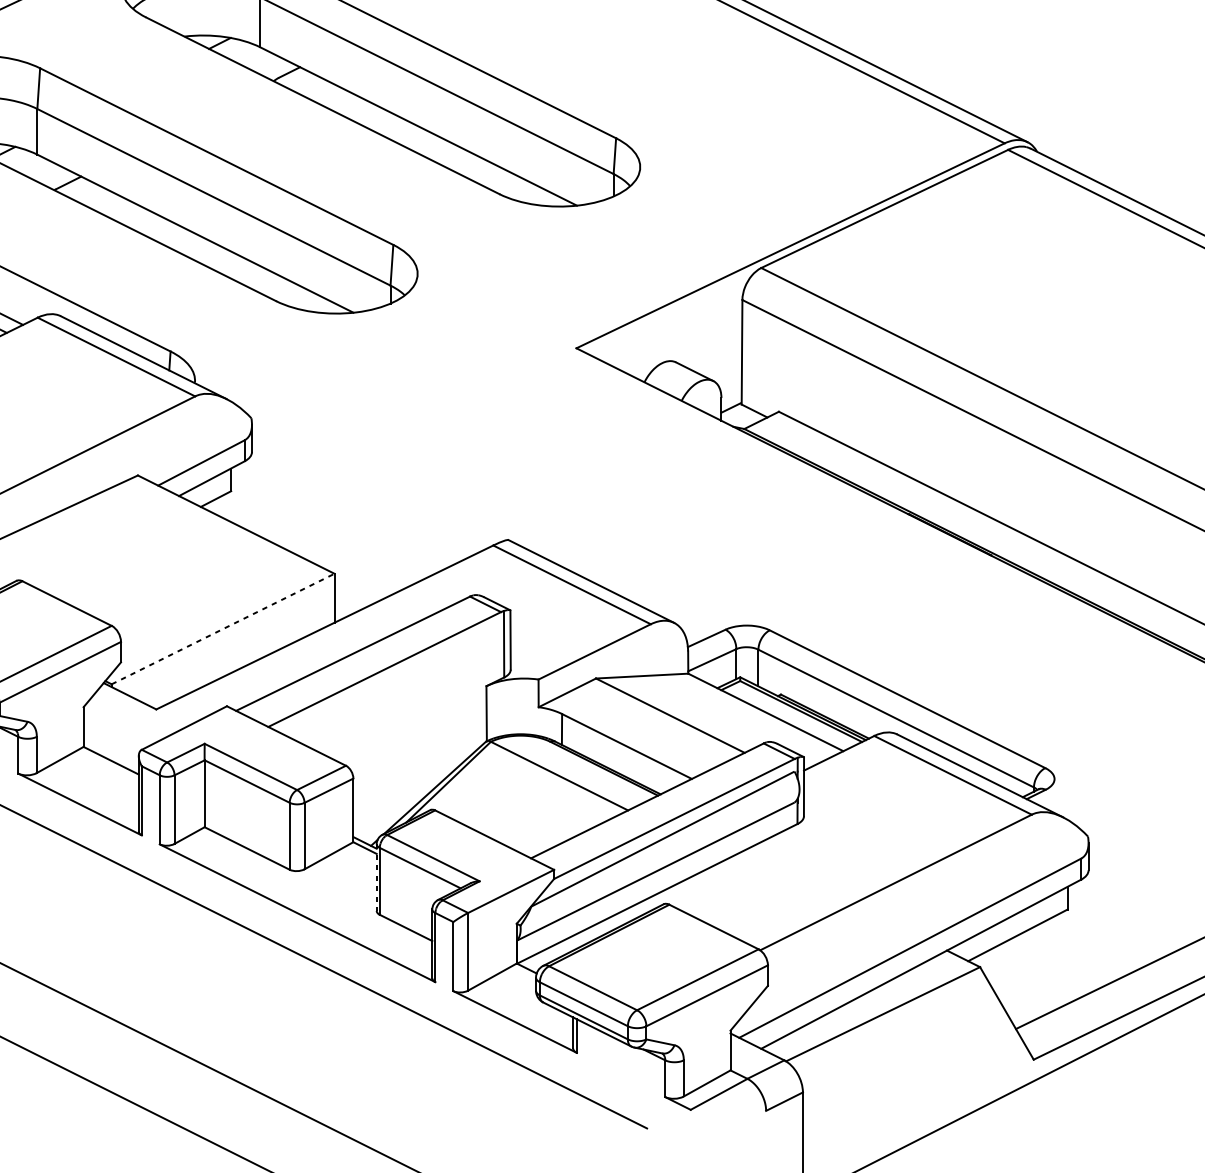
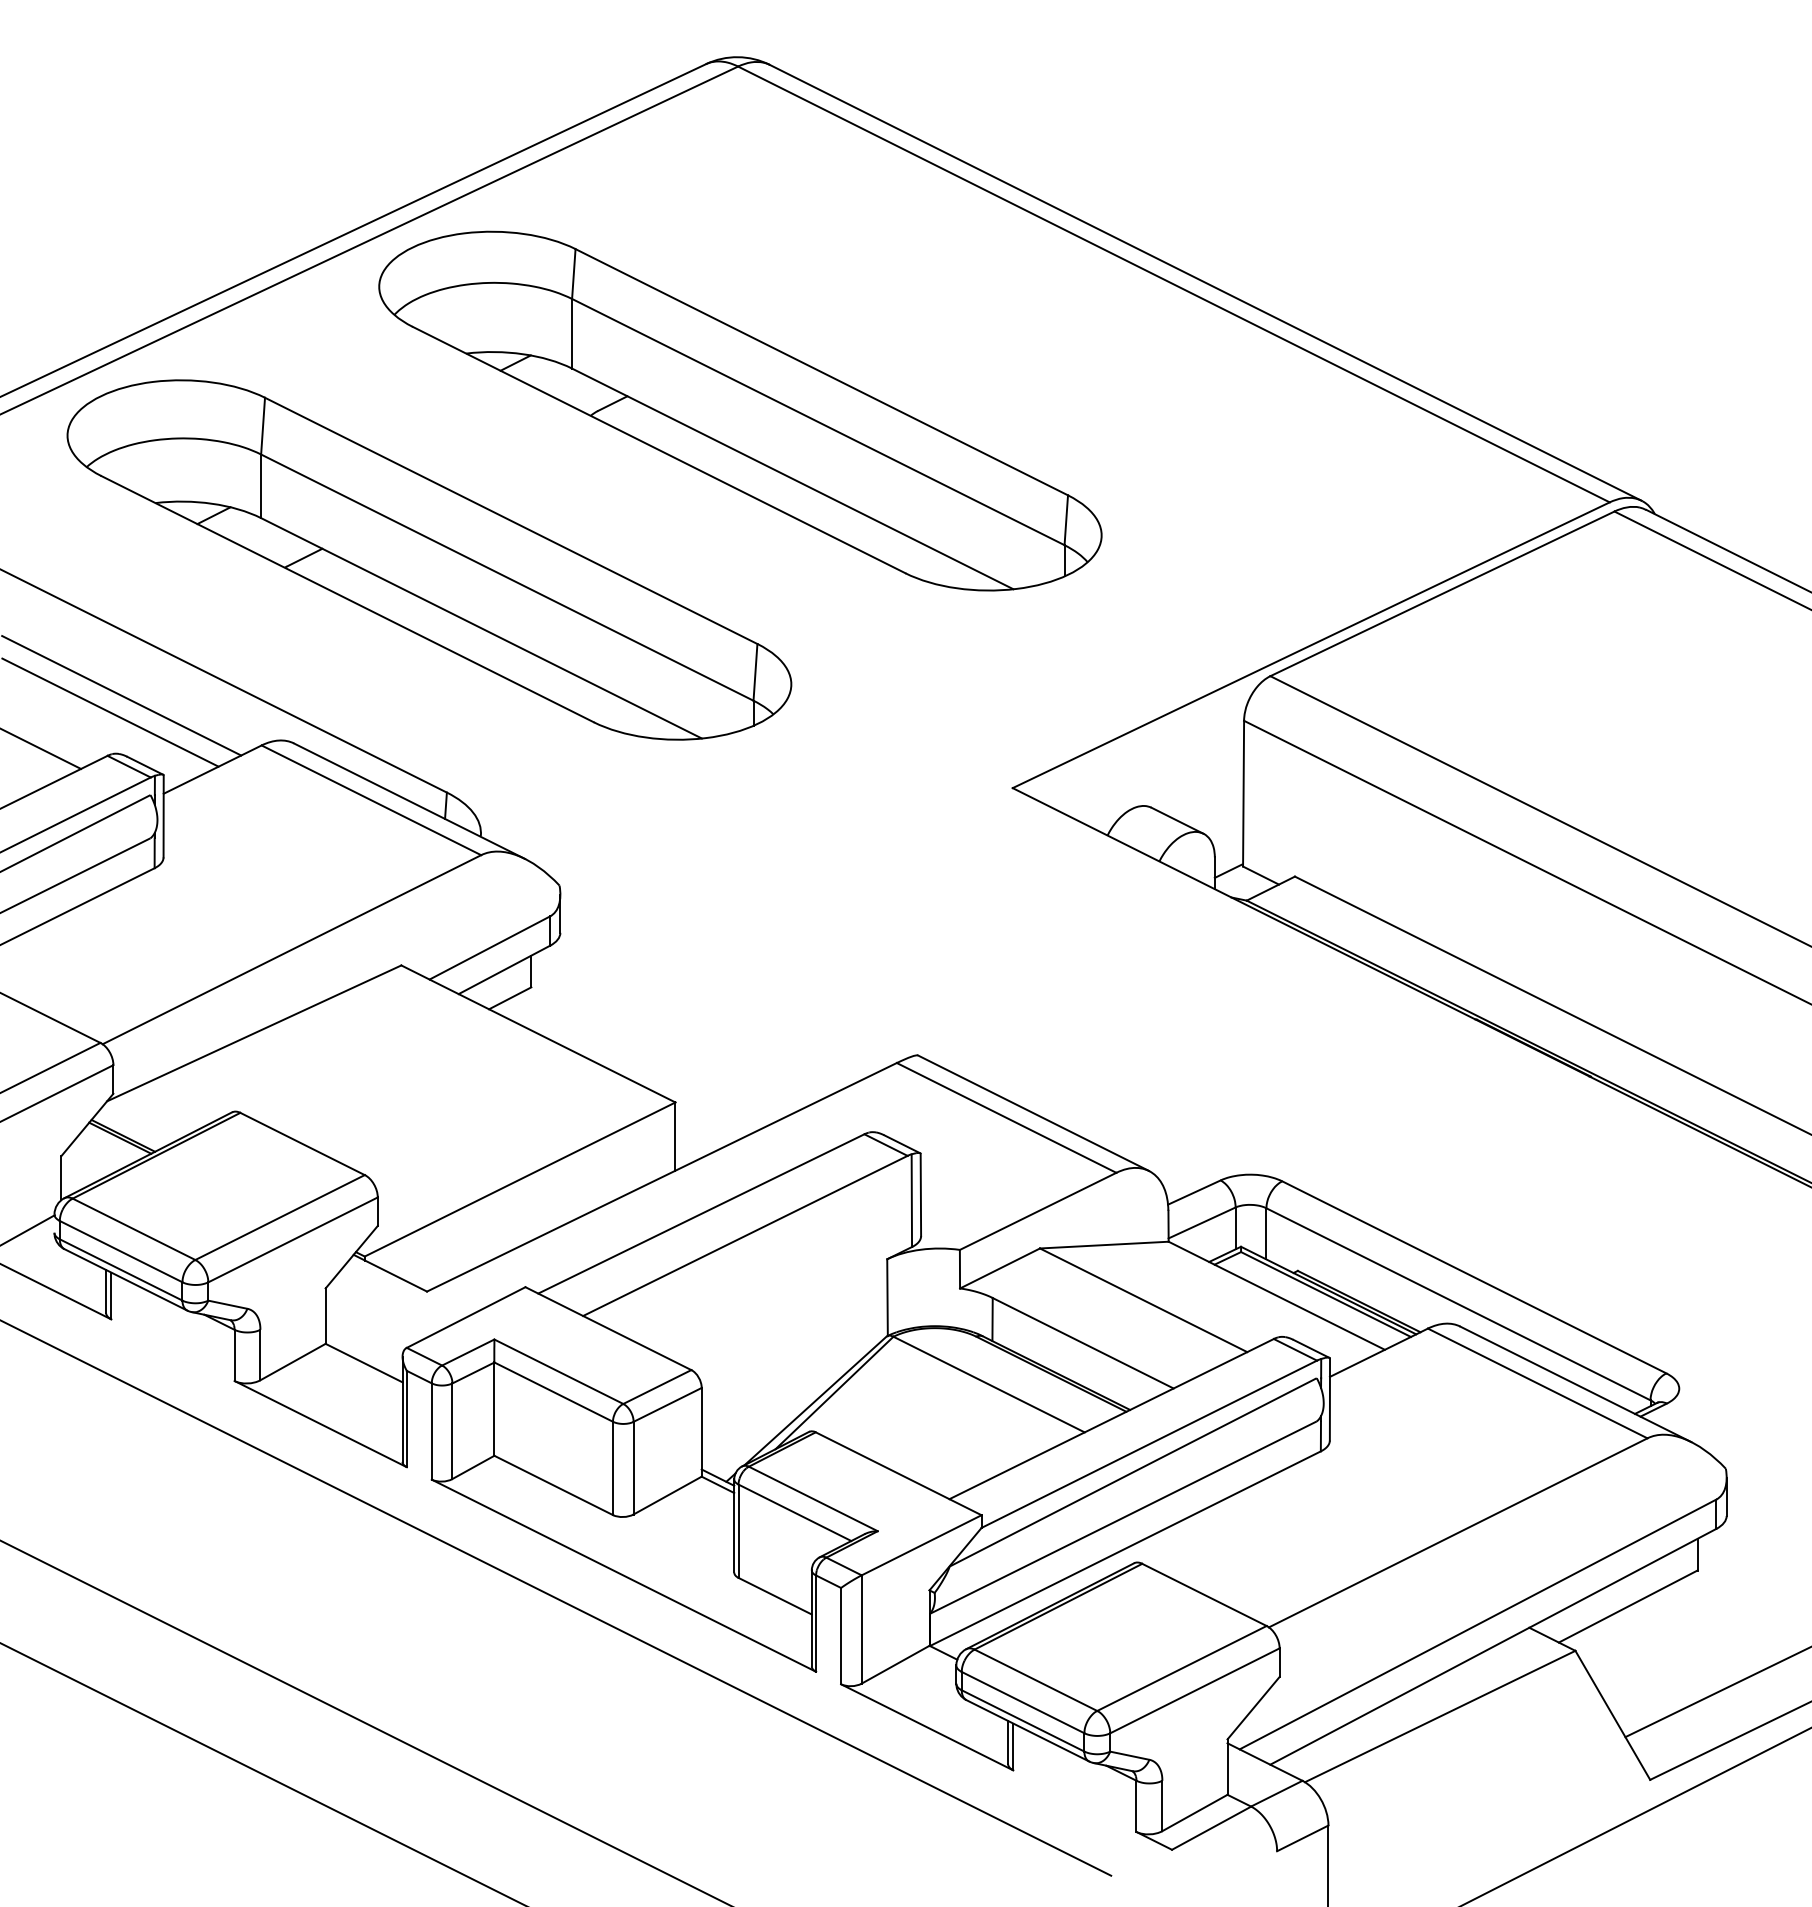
line: (223, 629) -> (520, 1179), dashed -> solid
line: (376, 877) -> (734, 1525), dashed -> solid

